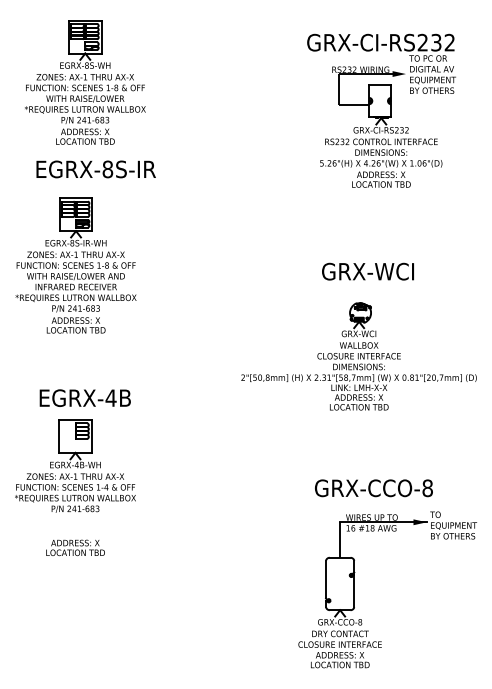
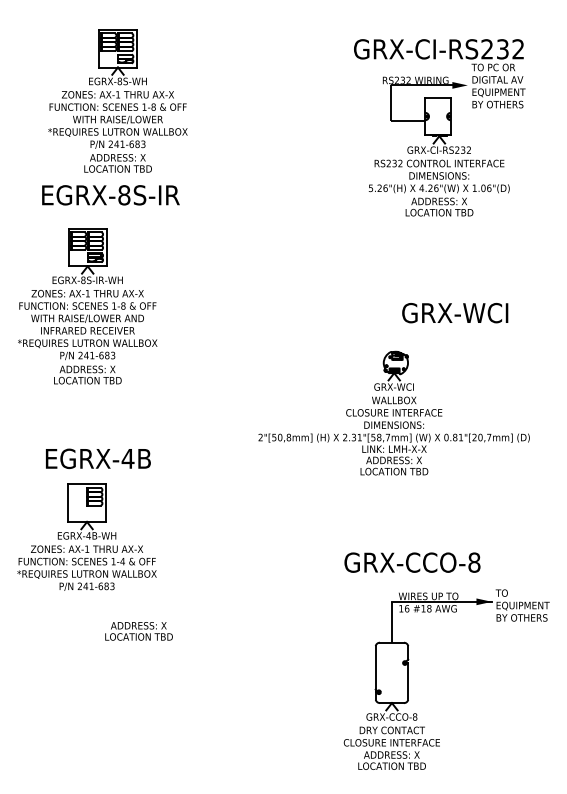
part: (85, 82) -> (118, 100), moved
text: (367, 271) -> (454, 312), moved
part: (358, 356) -> (393, 413), moved
text: (373, 488) -> (411, 562), moved
text: (75, 547) -> (138, 630), moved

